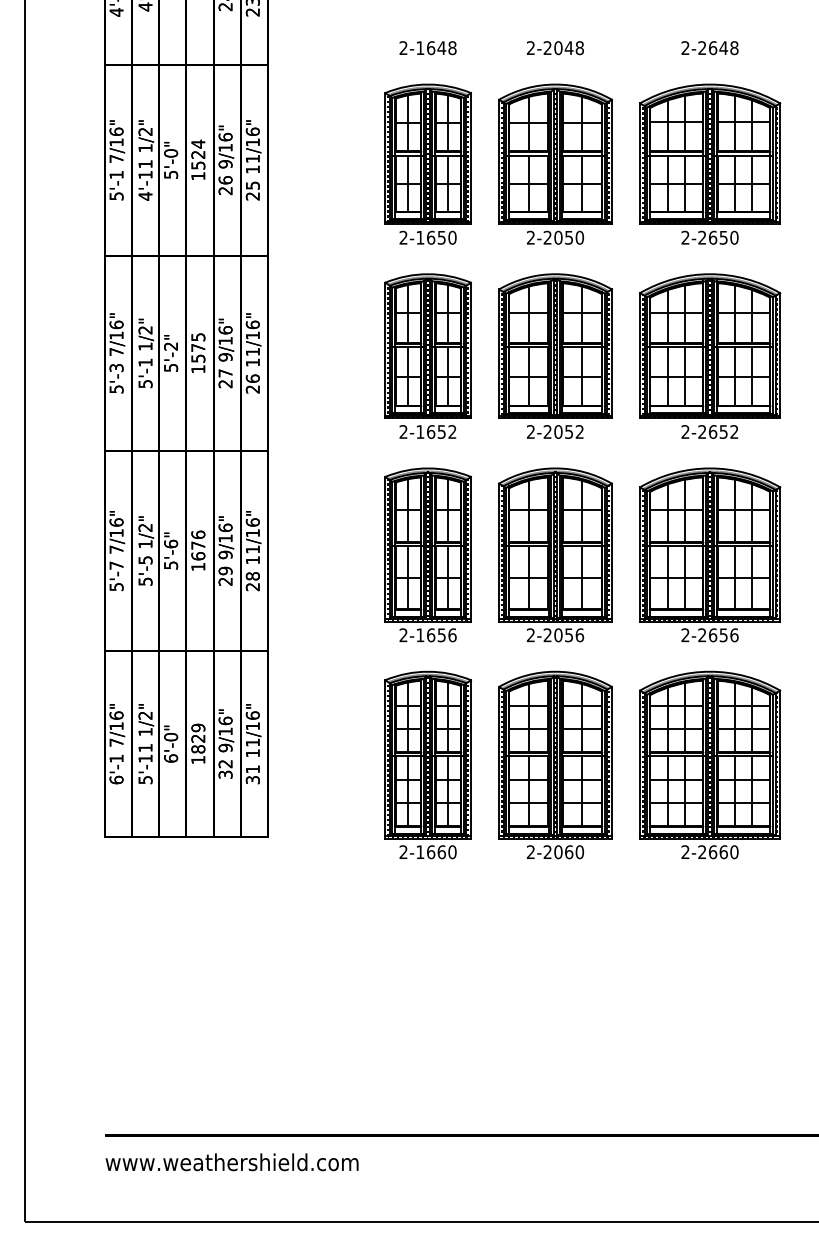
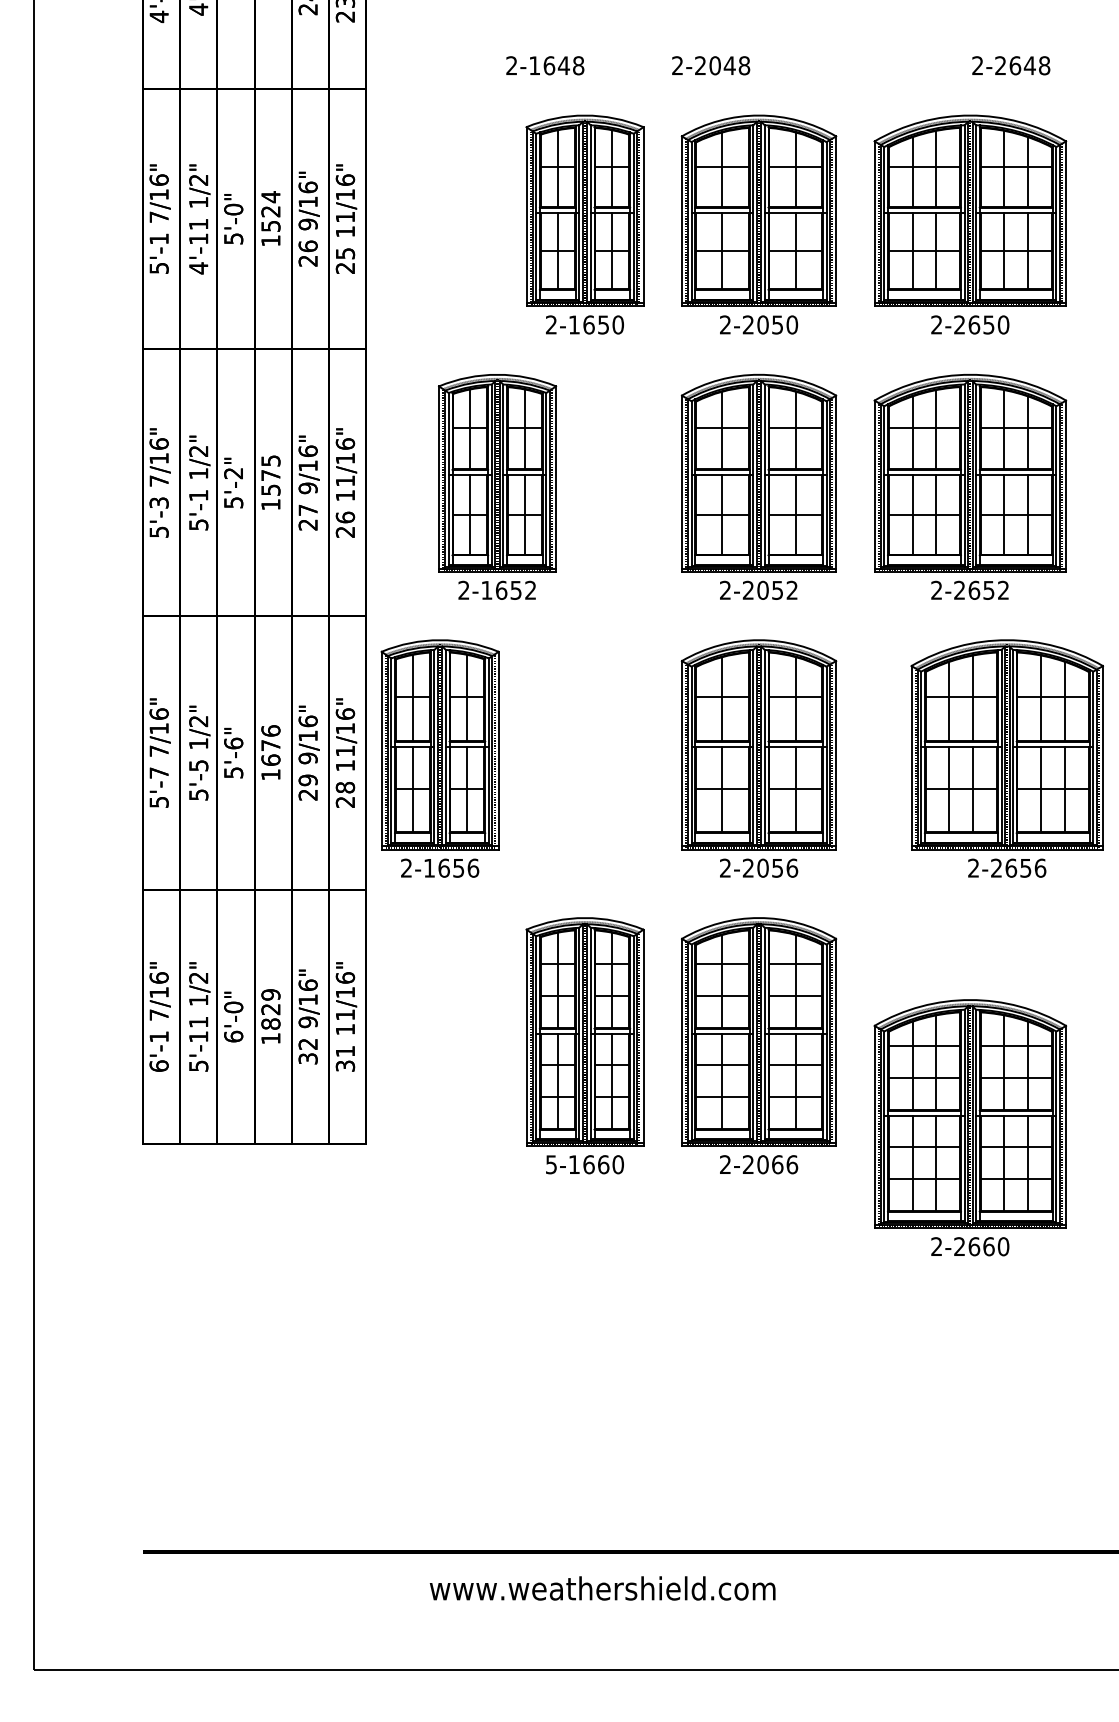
text: (427, 48) -> (544, 66), moved
text: (555, 48) -> (711, 66), moved
text: (709, 48) -> (1010, 66), moved
part: (427, 355) -> (496, 485), moved
part: (427, 554) -> (439, 757), moved
part: (710, 554) -> (1007, 757), moved
part: (710, 764) -> (970, 1126), moved
text: (579, 851) -> (791, 1163), 2-2060 -> 2-2066
text: (403, 852) -> (551, 1165), 2-1660 -> 5-1660
text: (231, 1162) -> (601, 1588), moved

